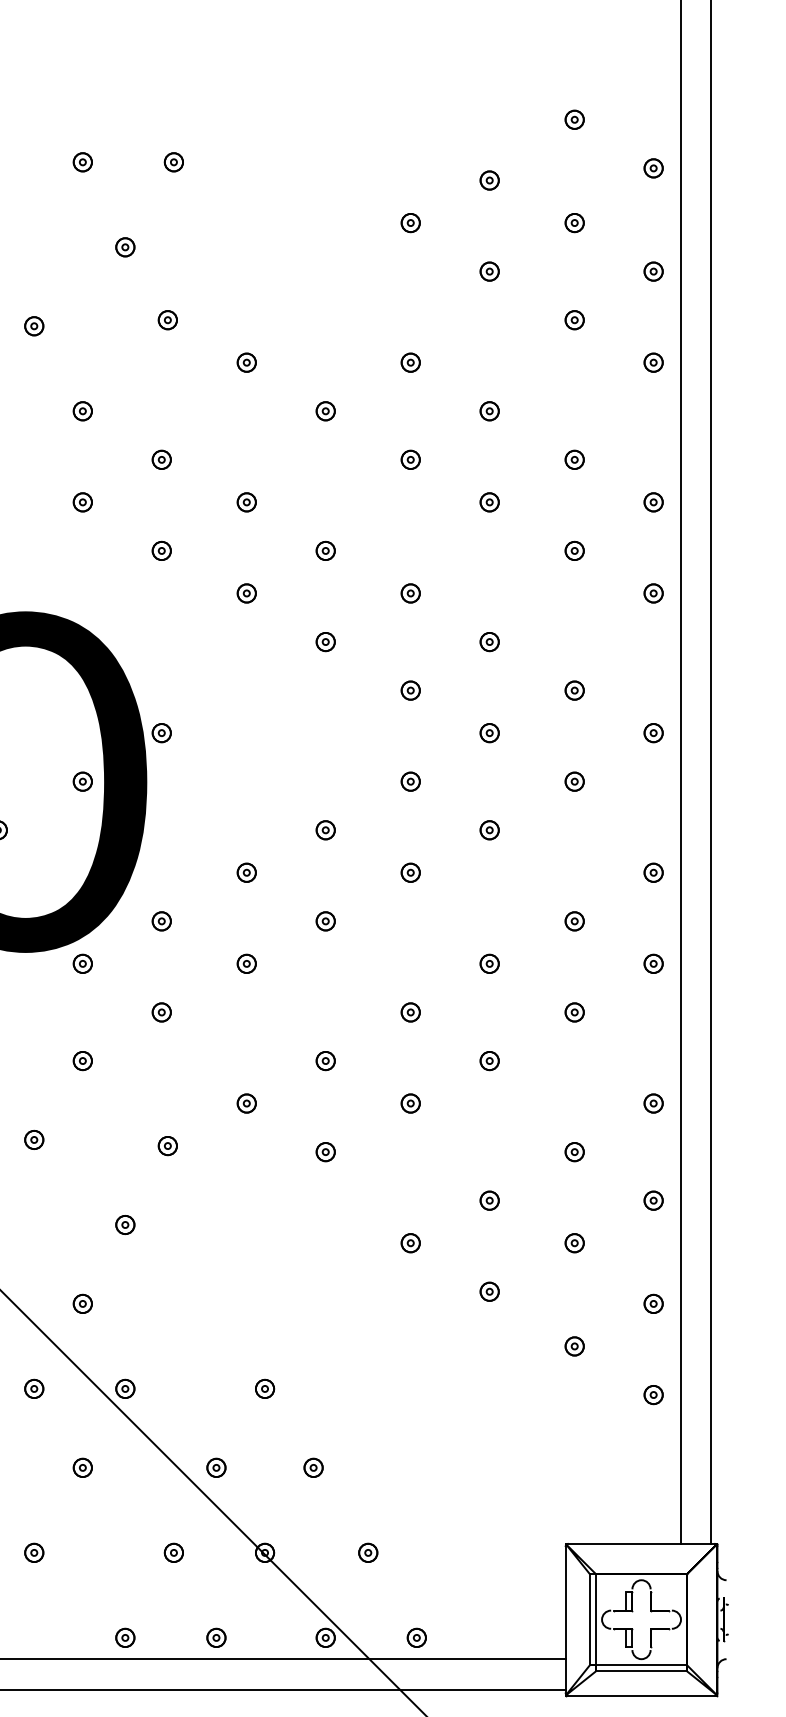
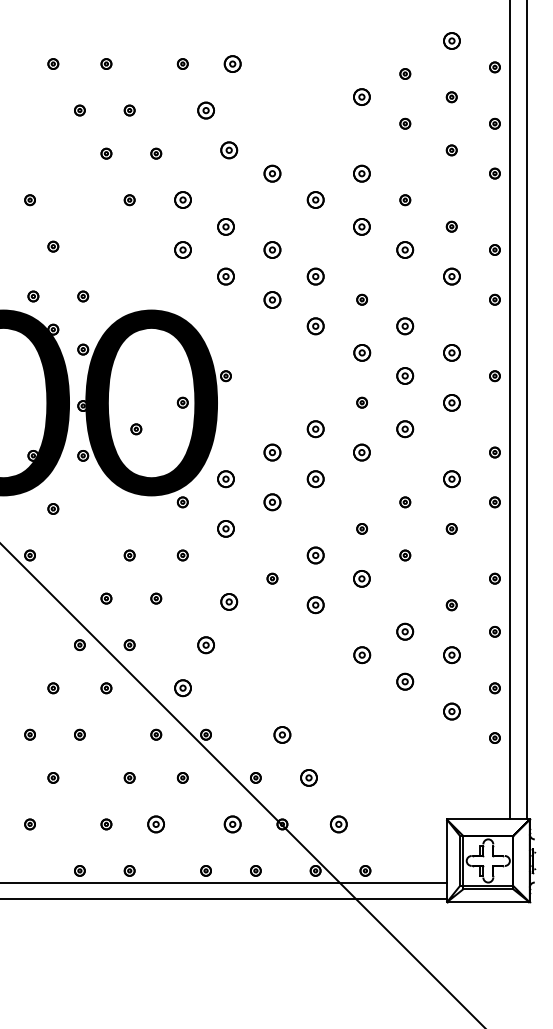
part: (574, 119) -> (451, 40), size x1.6
part: (173, 161) -> (232, 63), size x1.6
part: (411, 223) -> (362, 97), size x1.6
part: (124, 247) -> (205, 110), size x1.6
part: (168, 320) -> (229, 150), size x1.6
part: (246, 362) -> (272, 173), size x1.6
part: (411, 362) -> (362, 173), size x1.6
part: (82, 411) -> (182, 200), size x1.6
part: (325, 411) -> (315, 200), size x1.6
part: (160, 459) -> (225, 226), size x1.6
part: (411, 459) -> (362, 226), size x1.6
part: (82, 501) -> (182, 249), size x1.6
part: (246, 501) -> (272, 249), size x1.6
part: (490, 501) -> (405, 249), size x1.6
part: (160, 550) -> (225, 276), size x1.6
part: (325, 550) -> (315, 276), size x1.6
part: (574, 550) -> (451, 276), size x1.6
part: (246, 592) -> (272, 299), size x1.6
part: (325, 642) -> (315, 326), size x1.6
part: (490, 642) -> (405, 326), size x1.6
part: (409, 689) -> (361, 352), size x1.6
part: (574, 689) -> (451, 352), size x1.6
part: (490, 733) -> (405, 376), size x1.6
part: (574, 781) -> (451, 402), size x1.6
part: (325, 830) -> (315, 429), size x1.6
part: (490, 830) -> (405, 429), size x1.6
part: (246, 872) -> (272, 452), size x1.6
part: (411, 872) -> (362, 452), size x1.6
part: (160, 920) -> (225, 478), size x1.6
part: (325, 920) -> (315, 478), size x1.6
part: (574, 920) -> (451, 478), size x1.6
part: (246, 964) -> (272, 502), size x1.6
part: (160, 1011) -> (225, 528), size x1.6
part: (325, 1061) -> (315, 555), size x1.6
part: (411, 1103) -> (362, 578), size x1.6
part: (168, 1145) -> (229, 601), size x1.6
part: (325, 1152) -> (315, 605), size x1.6
part: (490, 1200) -> (405, 631), size x1.6
part: (124, 1223) -> (205, 644), size x1.6
part: (409, 1242) -> (361, 654), size x1.6
part: (574, 1242) -> (451, 654), size x1.6
part: (490, 1291) -> (405, 681), size x1.6
part: (82, 1304) -> (182, 688), size x1.6
part: (574, 1346) -> (451, 711), size x1.6
part: (265, 1388) -> (282, 734), size x1.6
part: (312, 1467) -> (308, 777), size x1.6
part: (34, 1553) -> (156, 824), size x1.6
part: (173, 1553) -> (232, 824), size x1.6
part: (367, 1553) -> (338, 824), size x1.6

